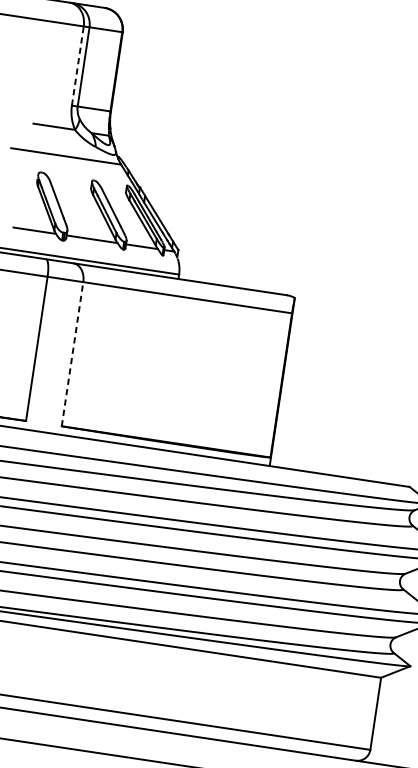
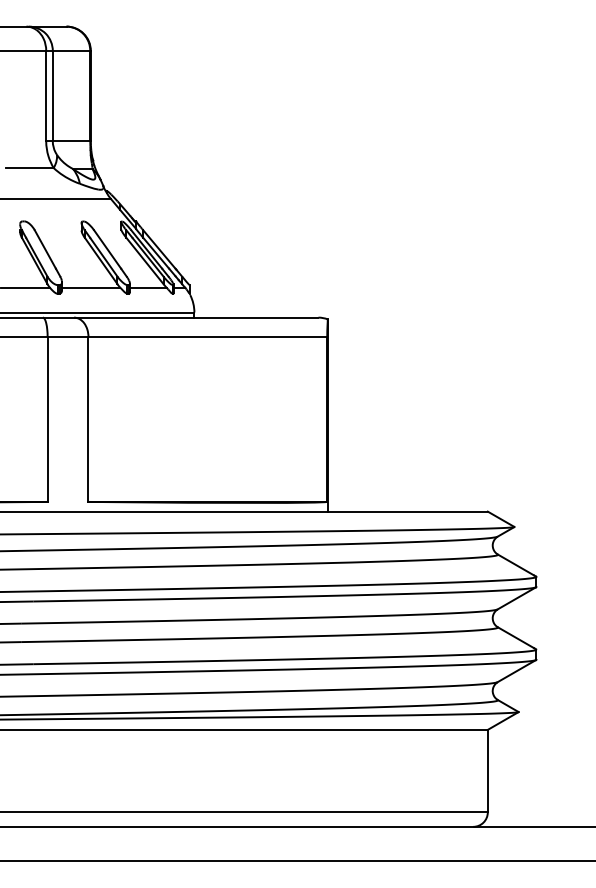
line: (78, 65) -> (46, 95), dashed -> solid
line: (72, 353) -> (88, 418), dashed -> solid

